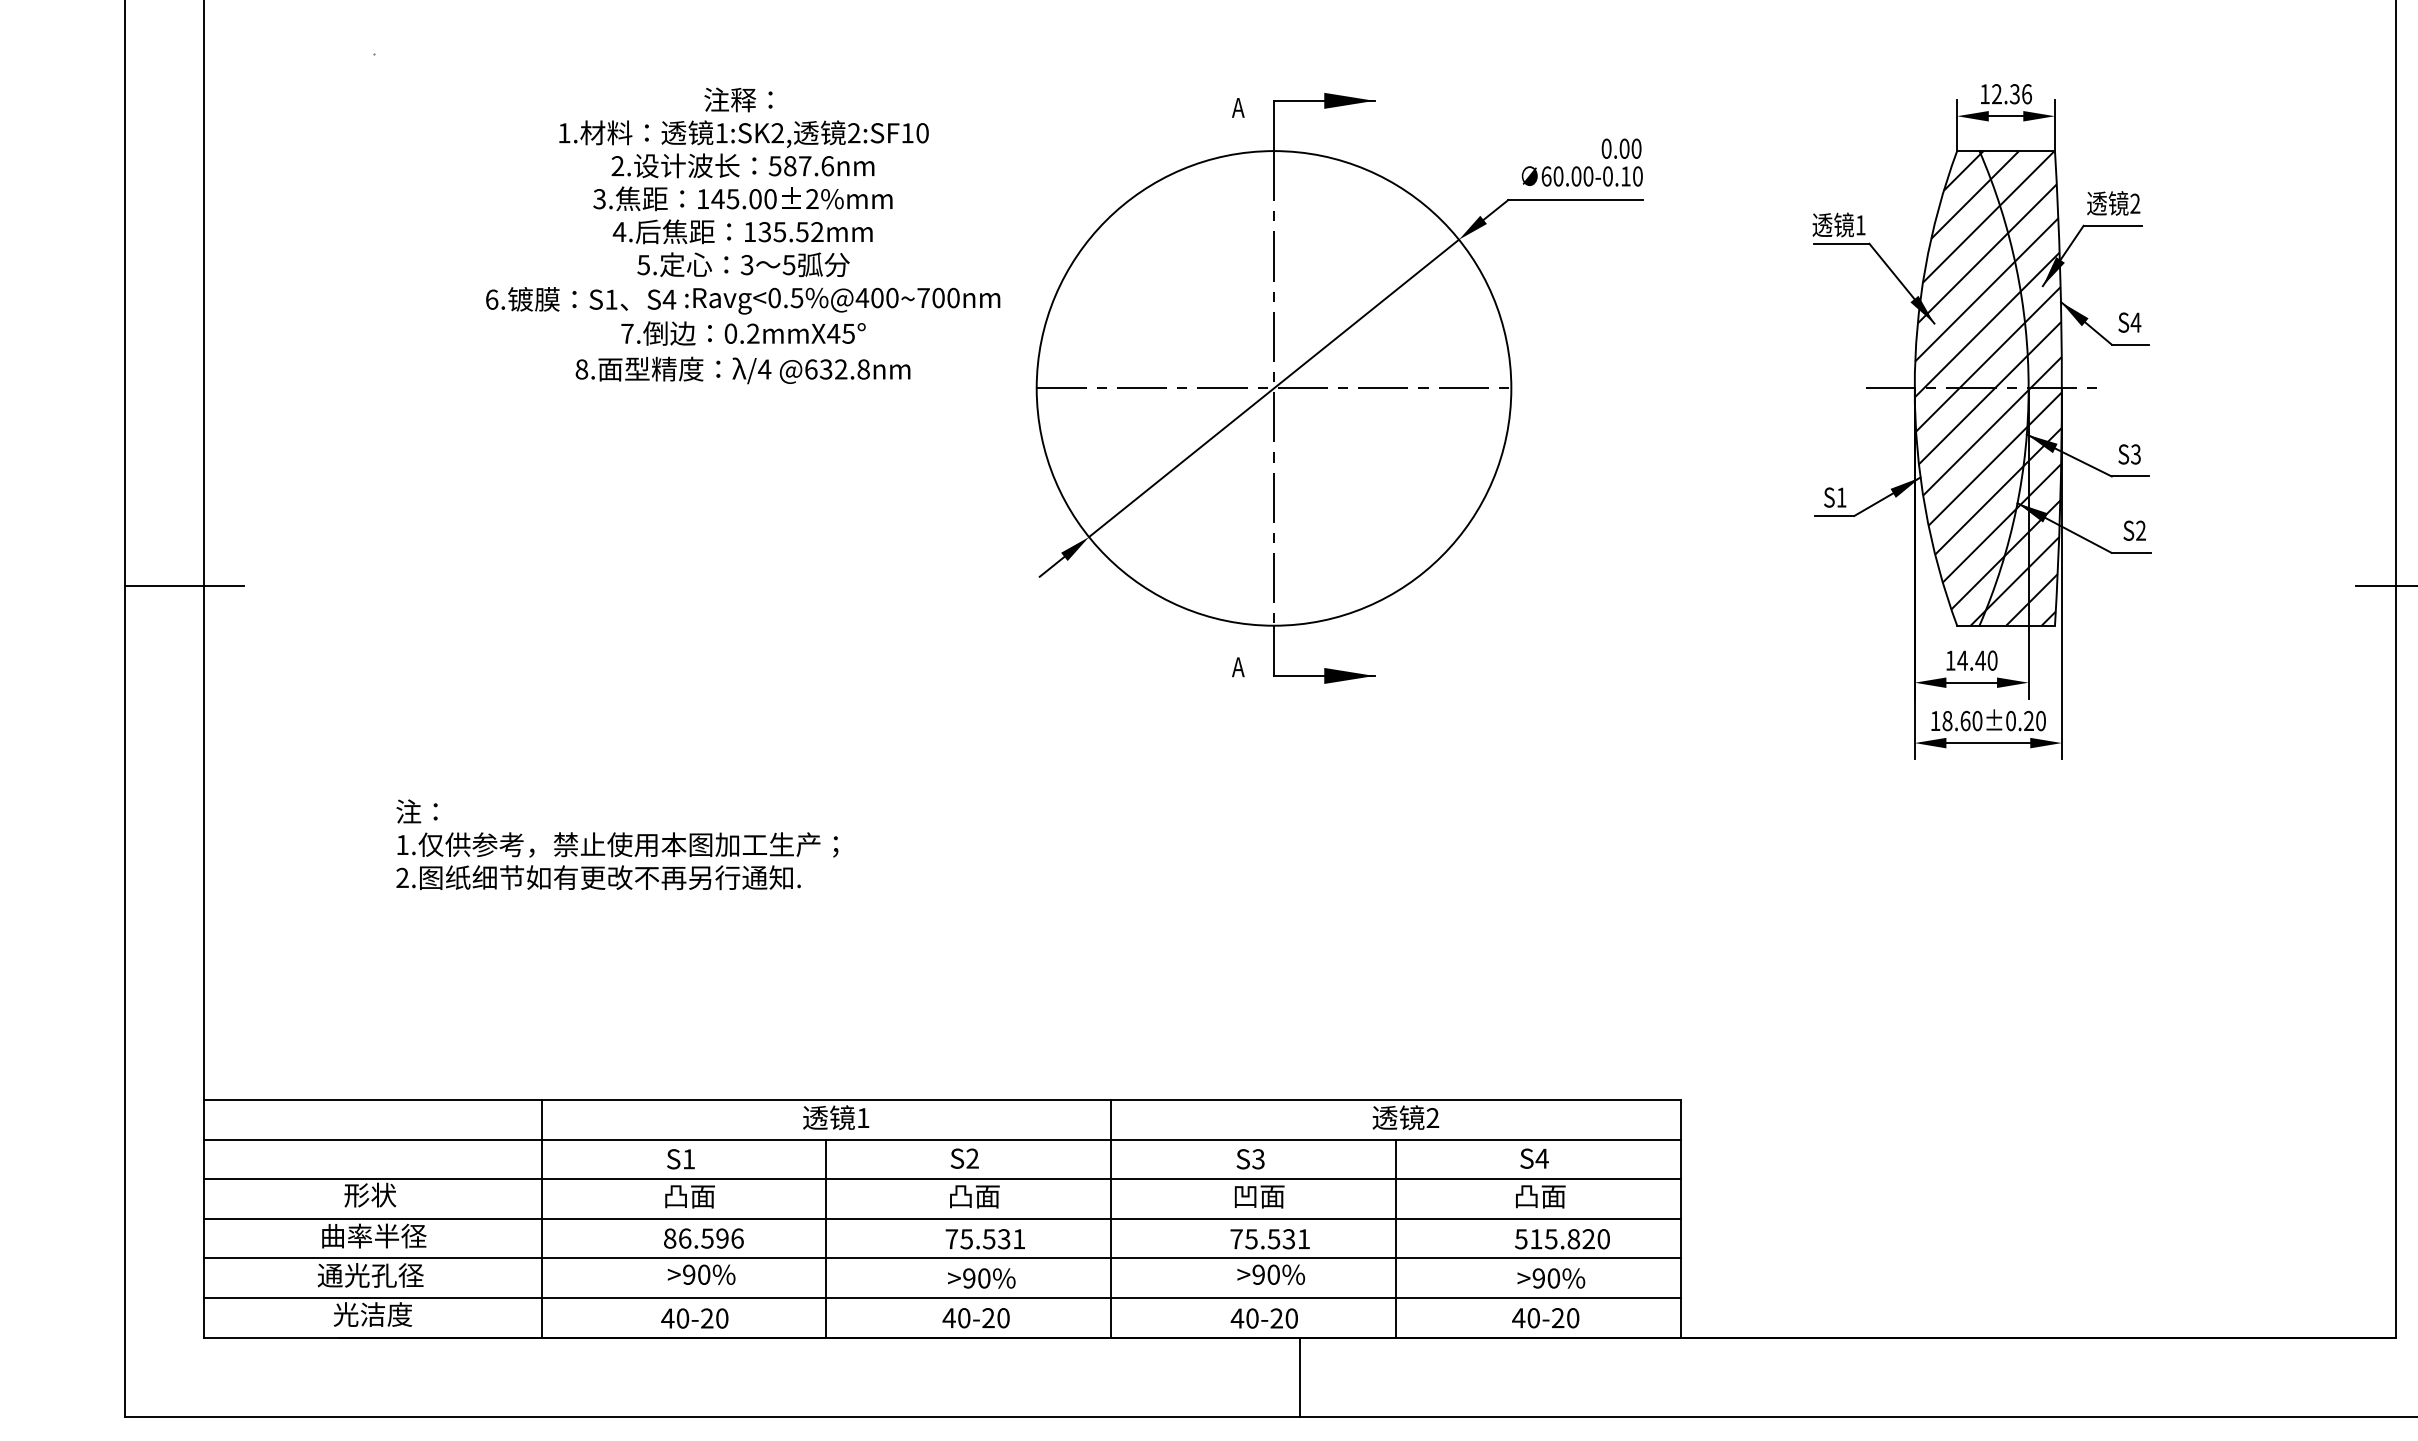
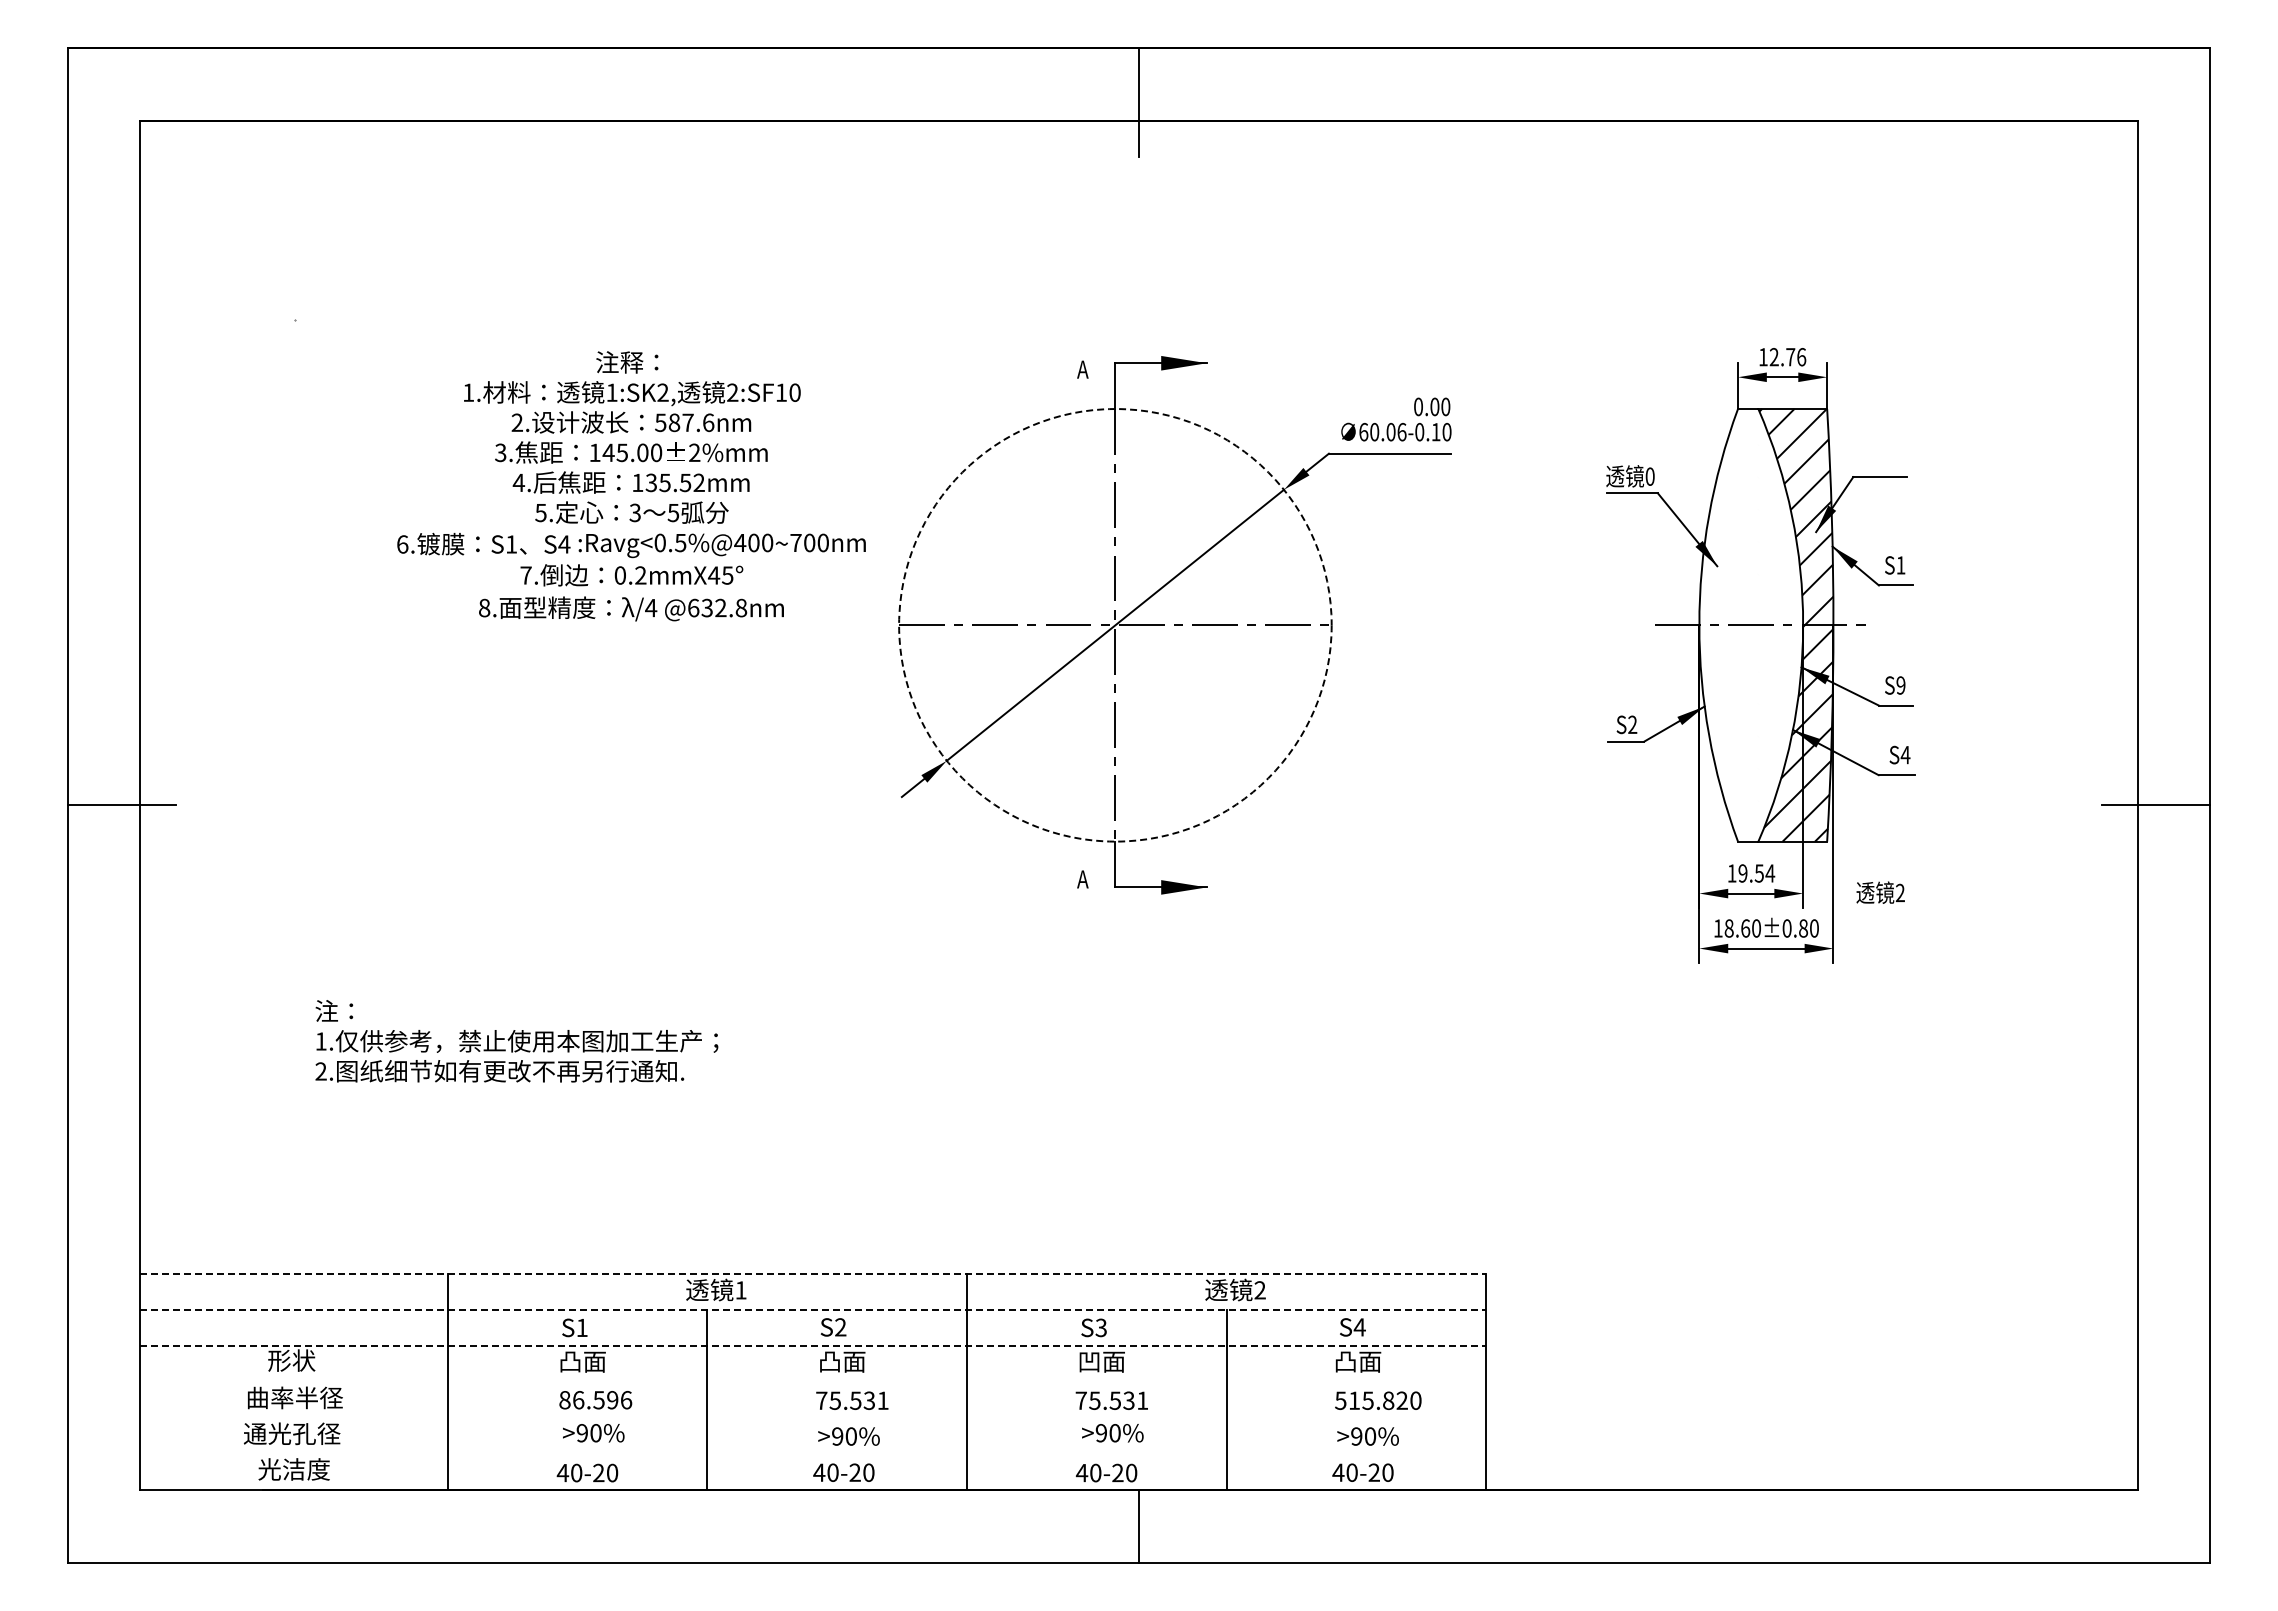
text: (2014, 93) -> (1790, 356), 12.36 -> 12.76
text: (1587, 176) -> (1401, 432), 60.00 -> 60.06
text: (2113, 203) -> (1880, 892), moved
text: (1860, 225) -> (1649, 476), 1 -> 0
text: (2135, 322) -> (1900, 565), S4 -> S1
circle: (1274, 388) -> (1115, 625), solid -> dashed
hatch: (1971, 389) -> (1751, 626), removed
text: (2135, 454) -> (1900, 685), S3 -> S9
text: (1841, 497) -> (1632, 724), S1 -> S2
text: (2140, 530) -> (1905, 754), S2 -> S4
text: (1977, 660) -> (1756, 873), 14.40 -> 19.54
text: (2029, 721) -> (1803, 928), 18.60±0.20 -> 18.60±0.80
line: (942, 1100) -> (813, 1274), solid -> dashed
line: (942, 1140) -> (813, 1310), solid -> dashed
line: (942, 1179) -> (813, 1346), solid -> dashed
line: (942, 1219) -> (813, 1382), removed
line: (942, 1258) -> (813, 1418), removed
line: (942, 1298) -> (813, 1454), removed

